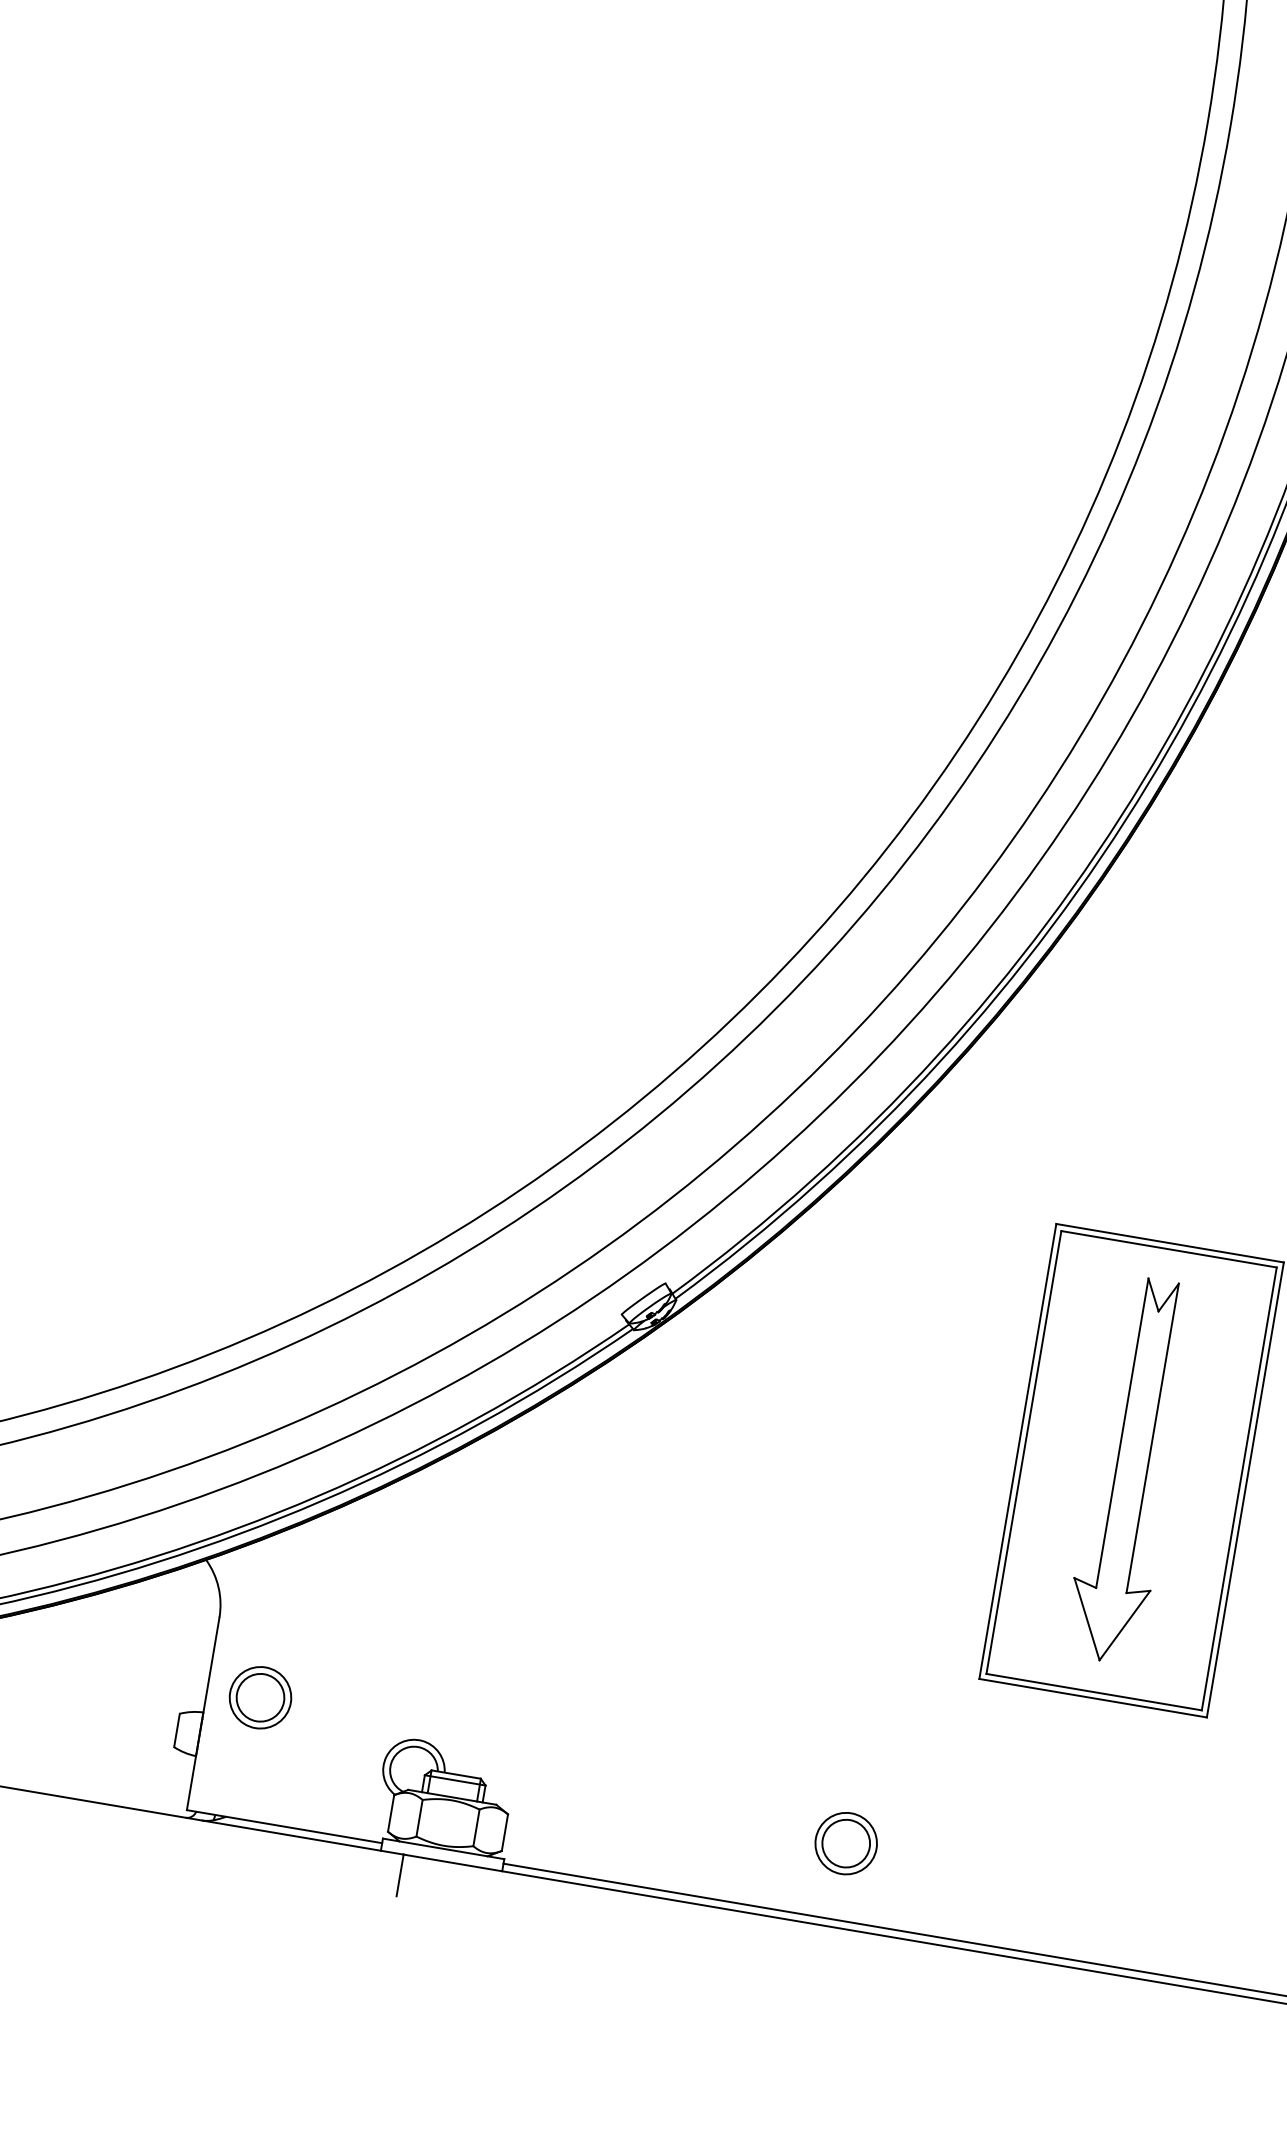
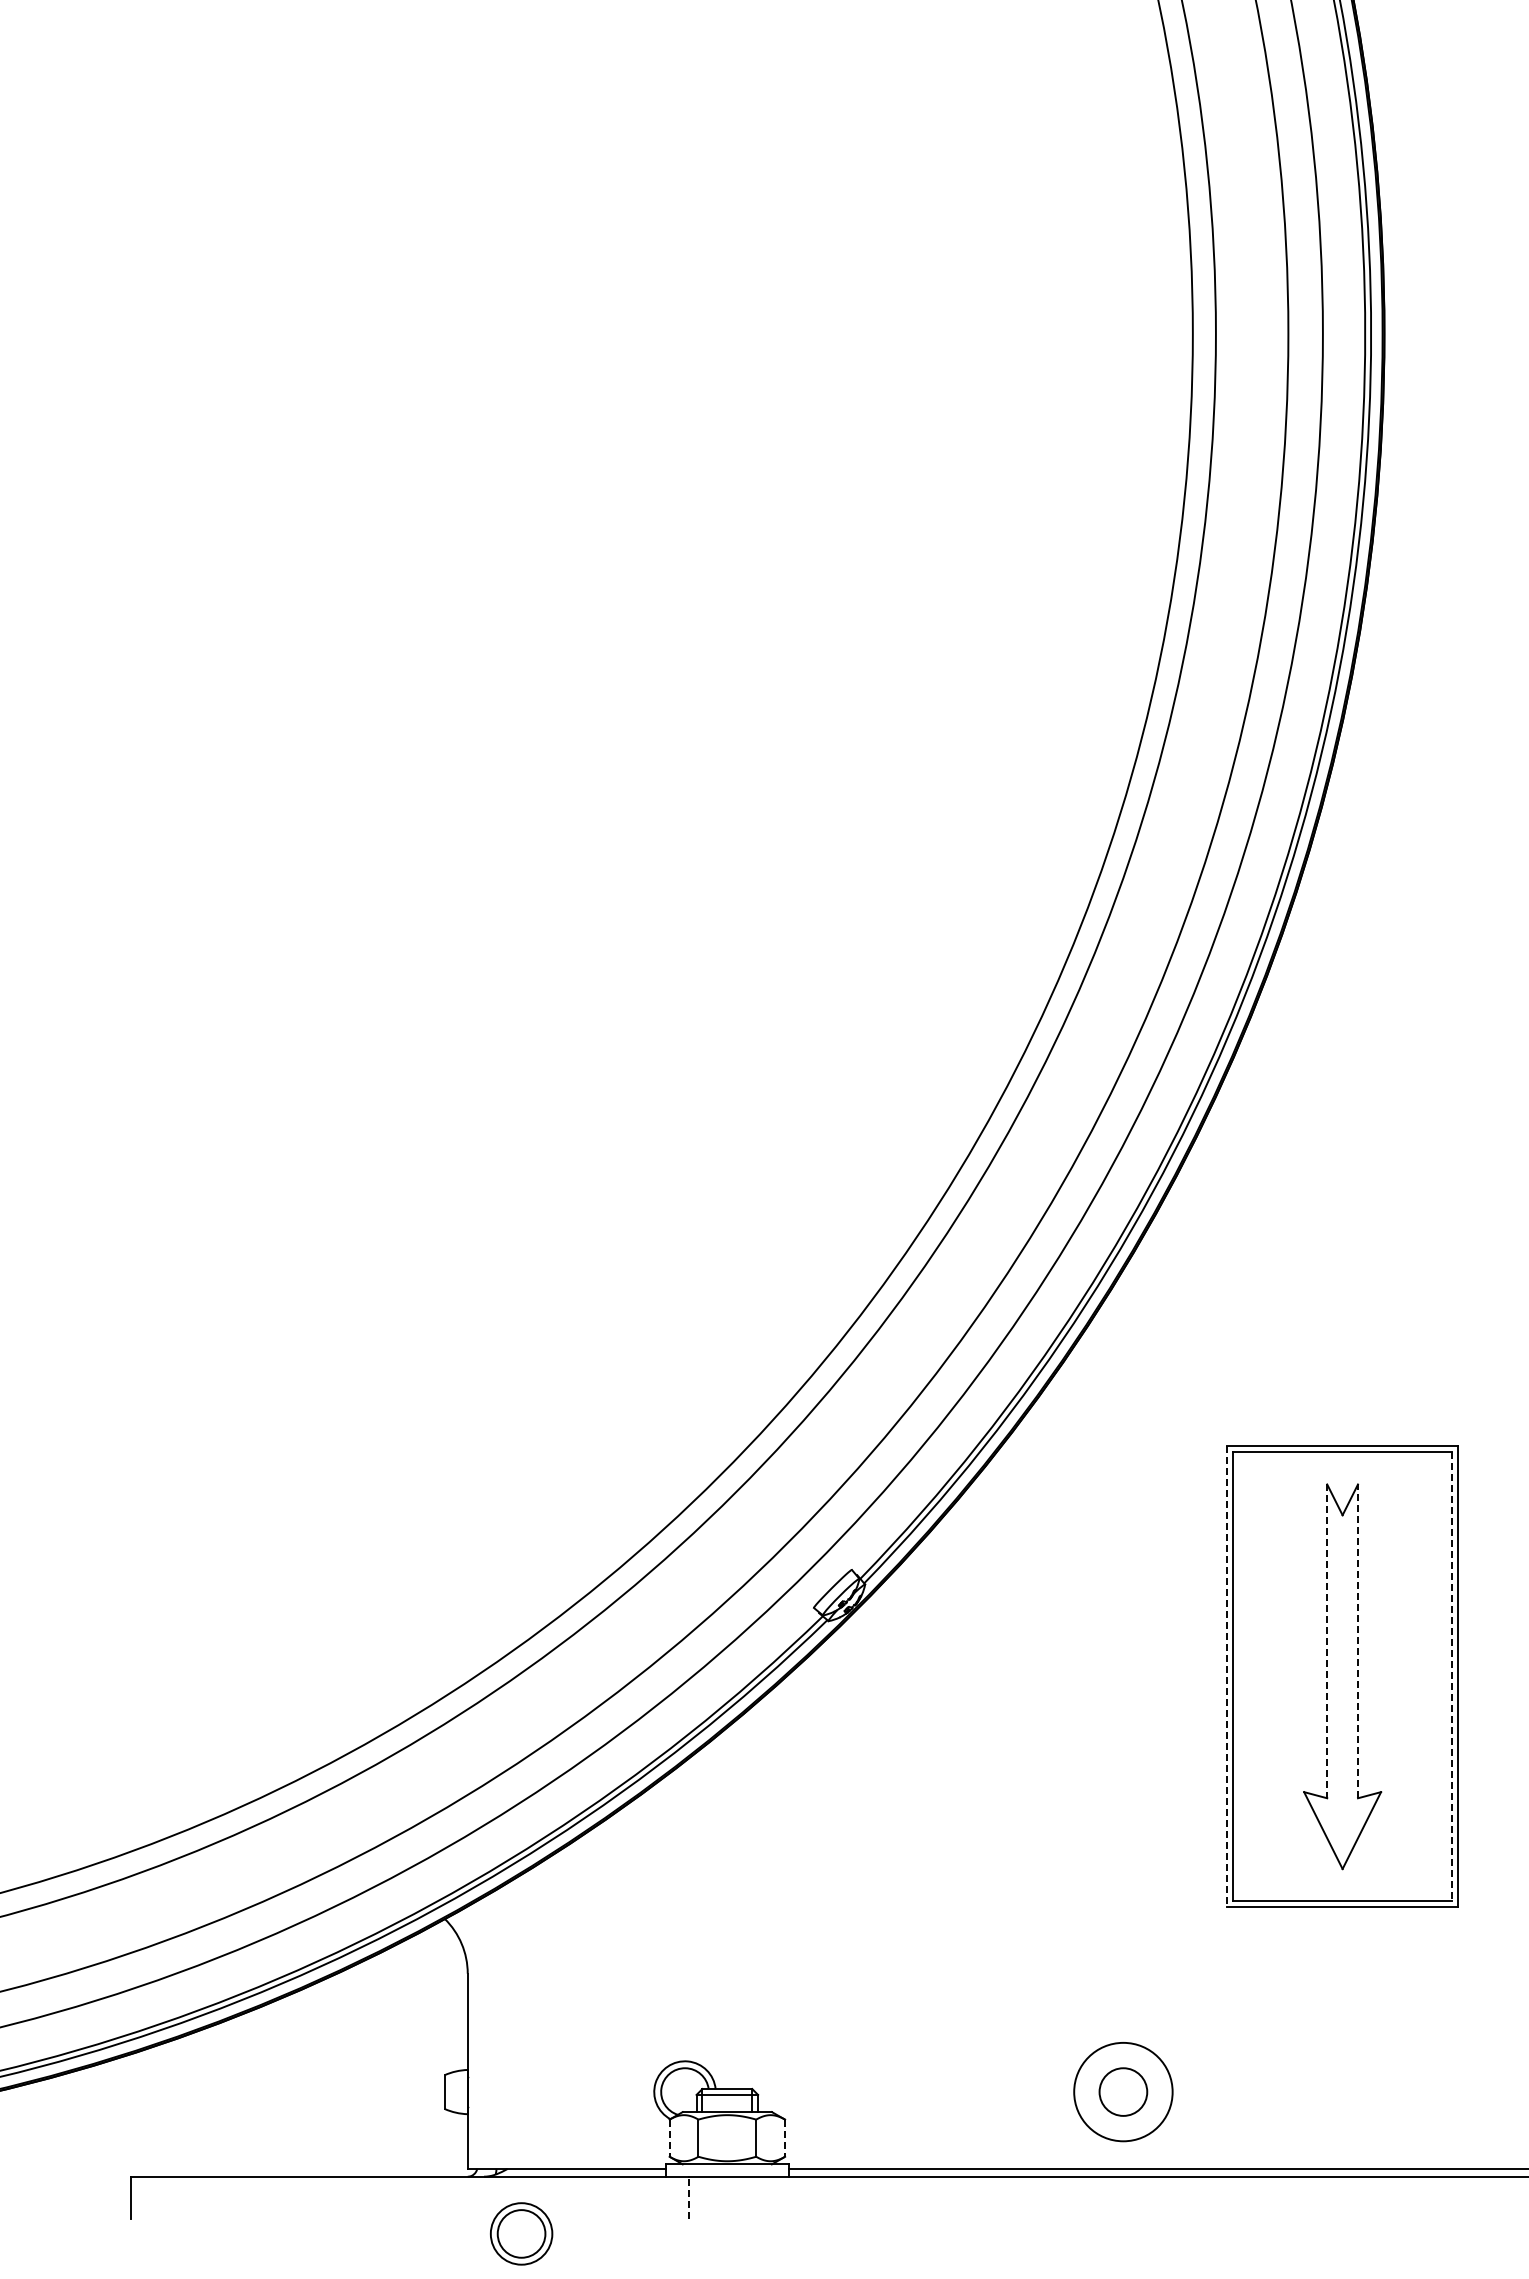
line: (1122, 1433) -> (1327, 1641), solid -> dashed
line: (1152, 1438) -> (1357, 1641), solid -> dashed
line: (1018, 1451) -> (1227, 1676), solid -> dashed
line: (1239, 1488) -> (1451, 1676), solid -> dashed
part: (260, 1697) -> (521, 2233), moved
line: (390, 1813) -> (669, 2138), solid -> dashed
line: (505, 1833) -> (785, 2138), solid -> dashed
circle: (846, 1843) -> (1123, 2091), size x1.6
line: (399, 1875) -> (688, 2197), solid -> dashed

